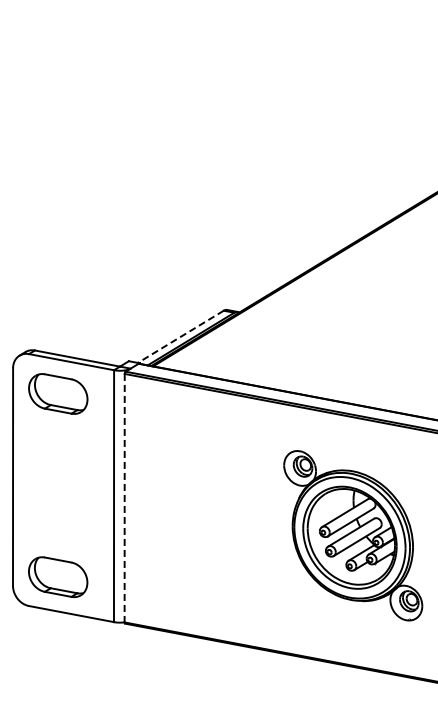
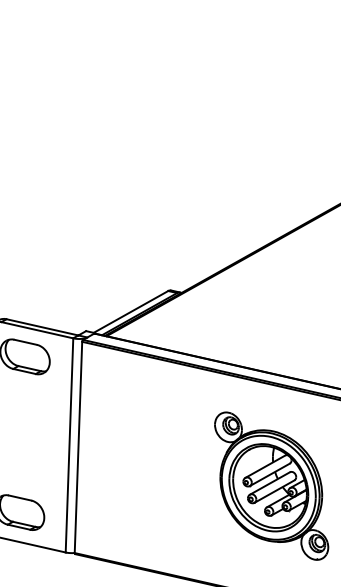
line: (180, 337) -> (130, 312), dashed -> solid
line: (124, 498) -> (78, 447), dashed -> solid

